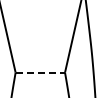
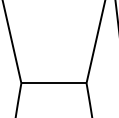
line: (41, 72) -> (55, 83), dashed -> solid

